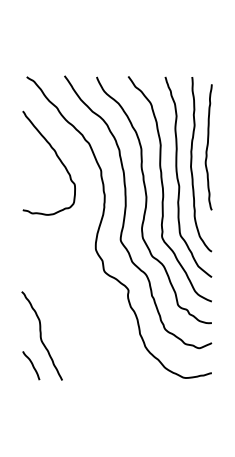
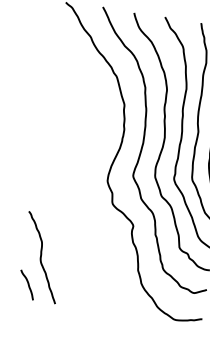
curve: (56, 156) -> (83, 84), removed

